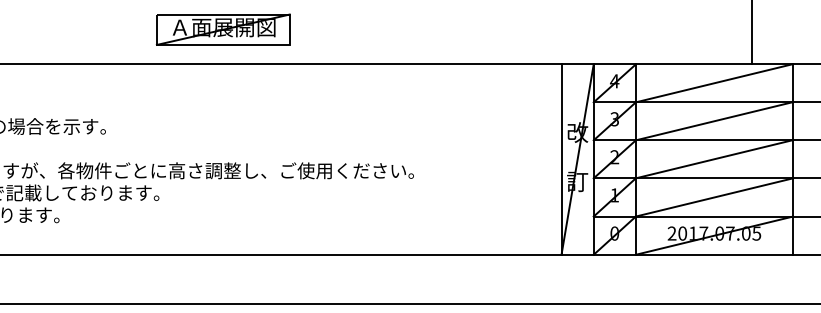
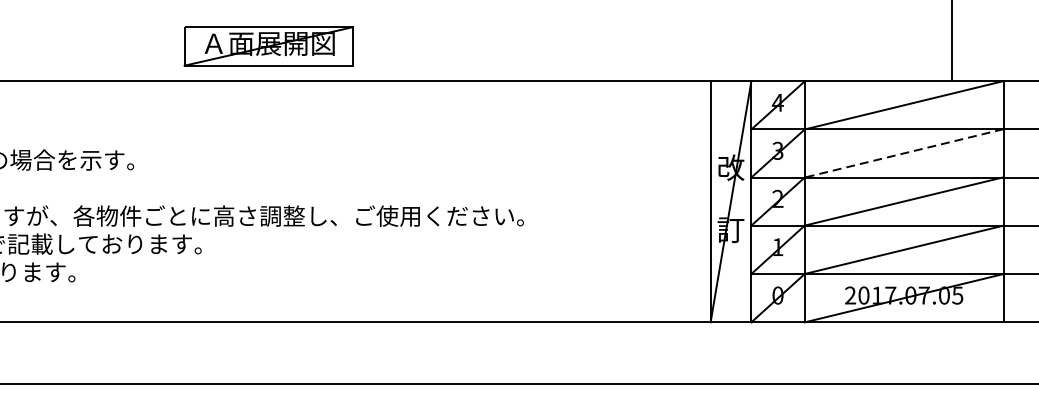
part: (222, 29) -> (267, 46), moved
line: (714, 121) -> (904, 153), solid -> dashed

